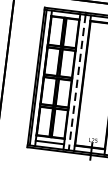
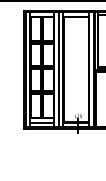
line: (76, 83) -> (58, 70), dashed -> solid

